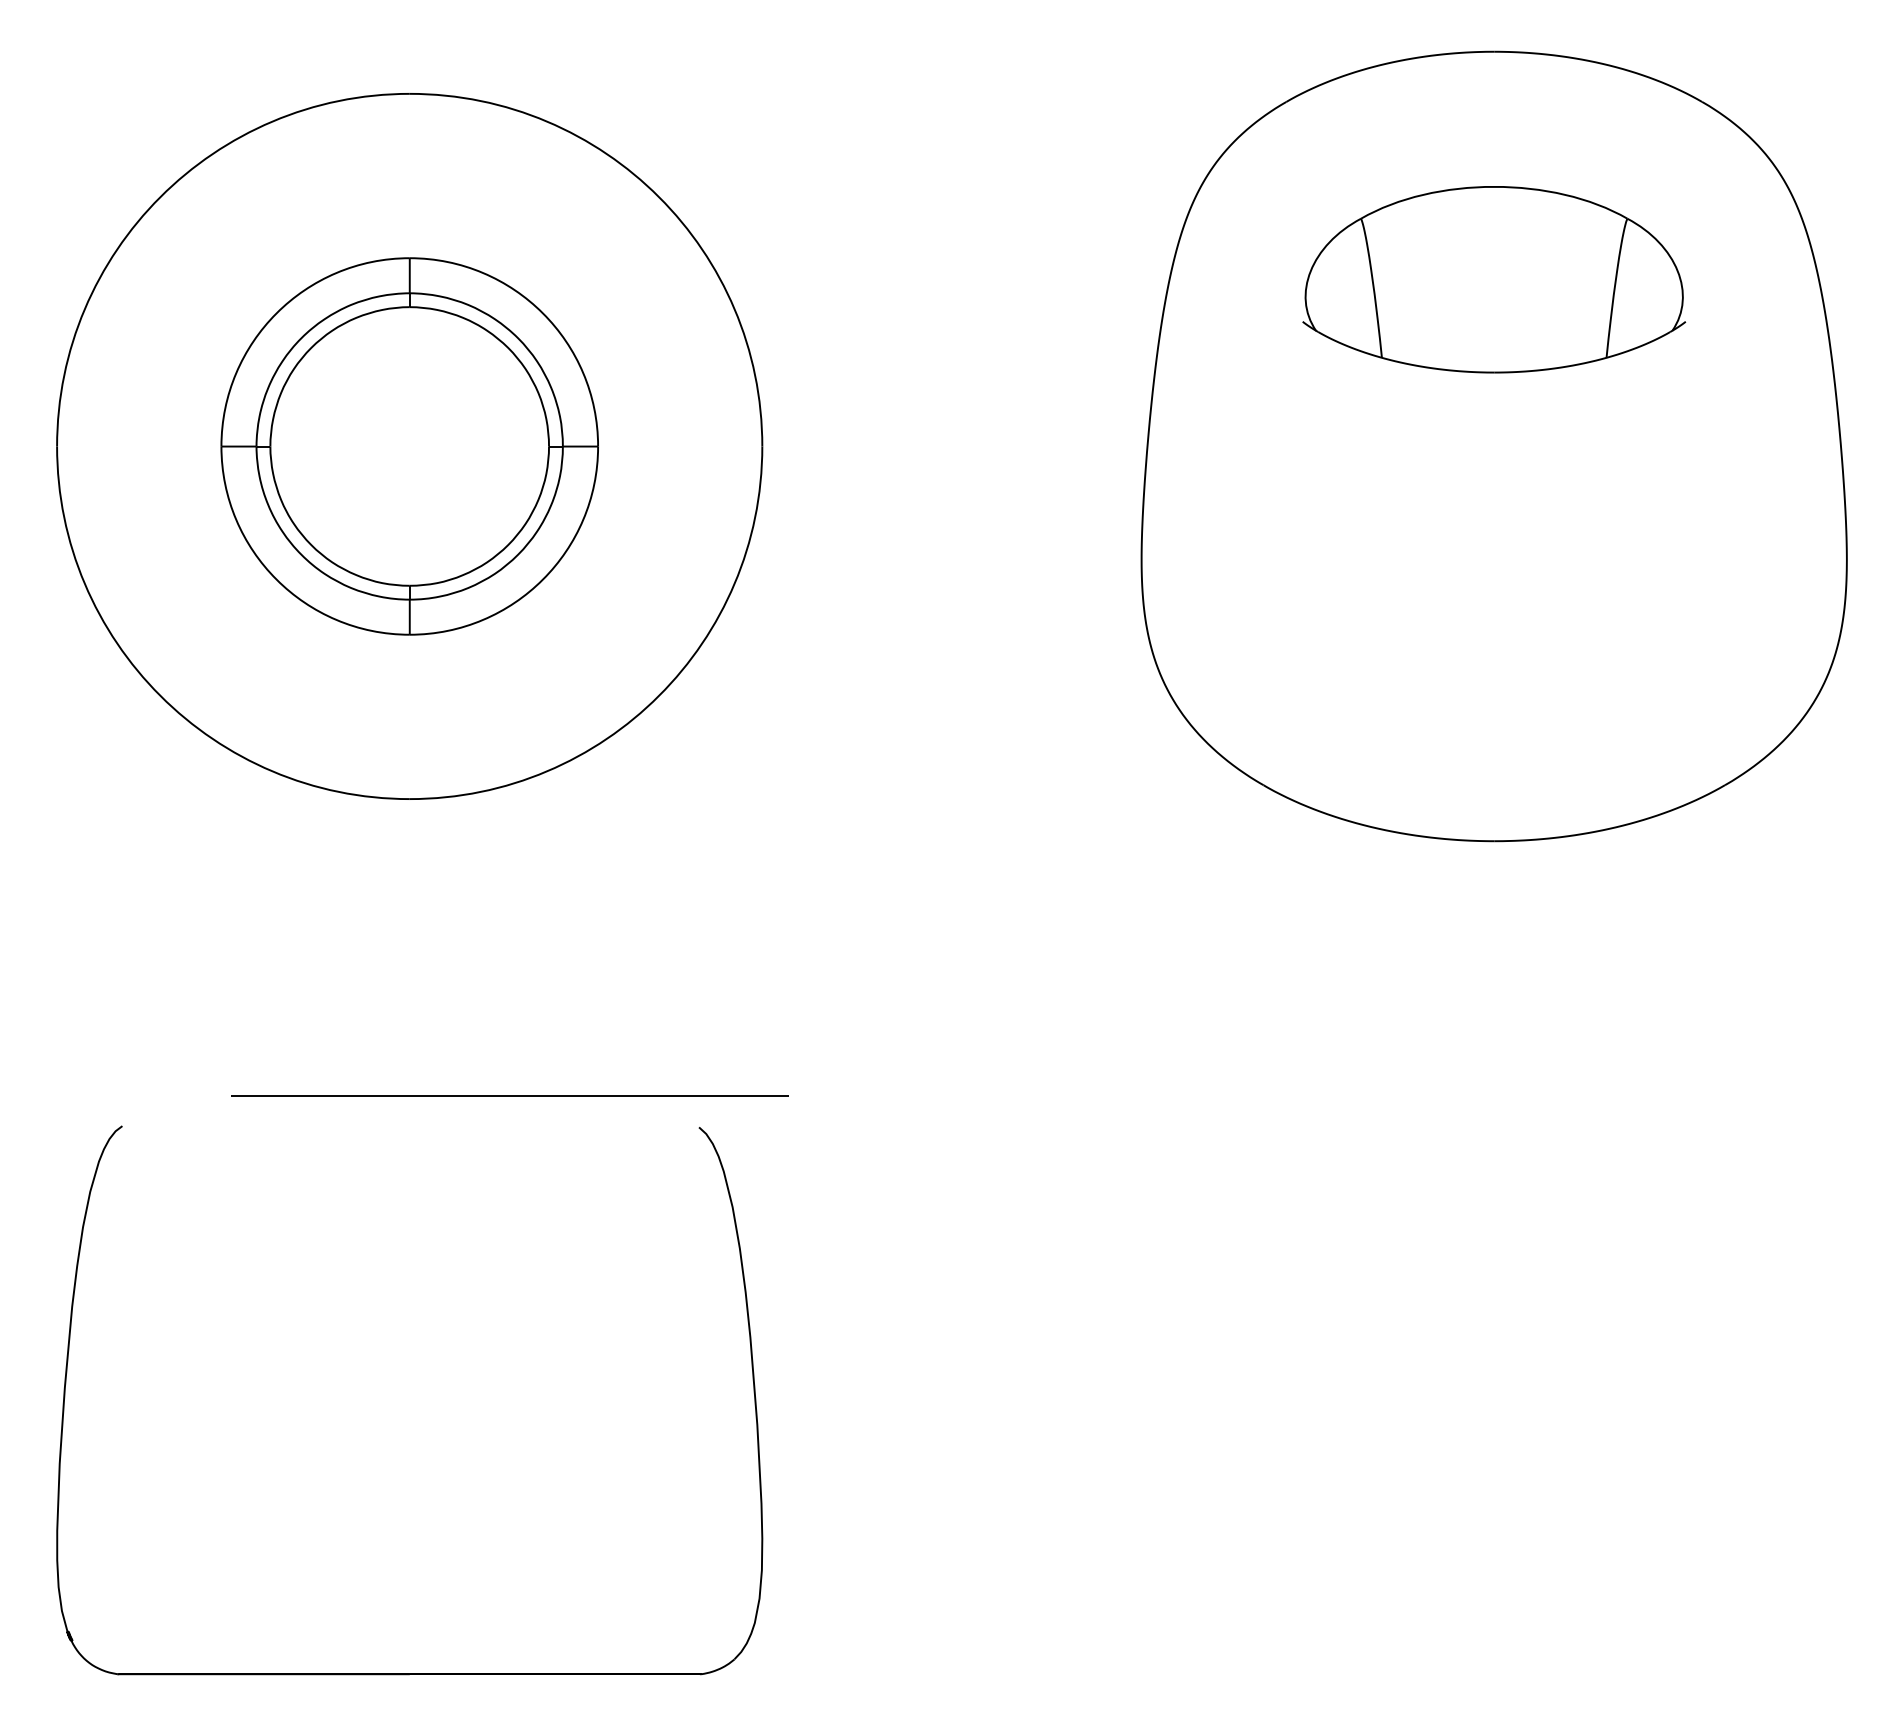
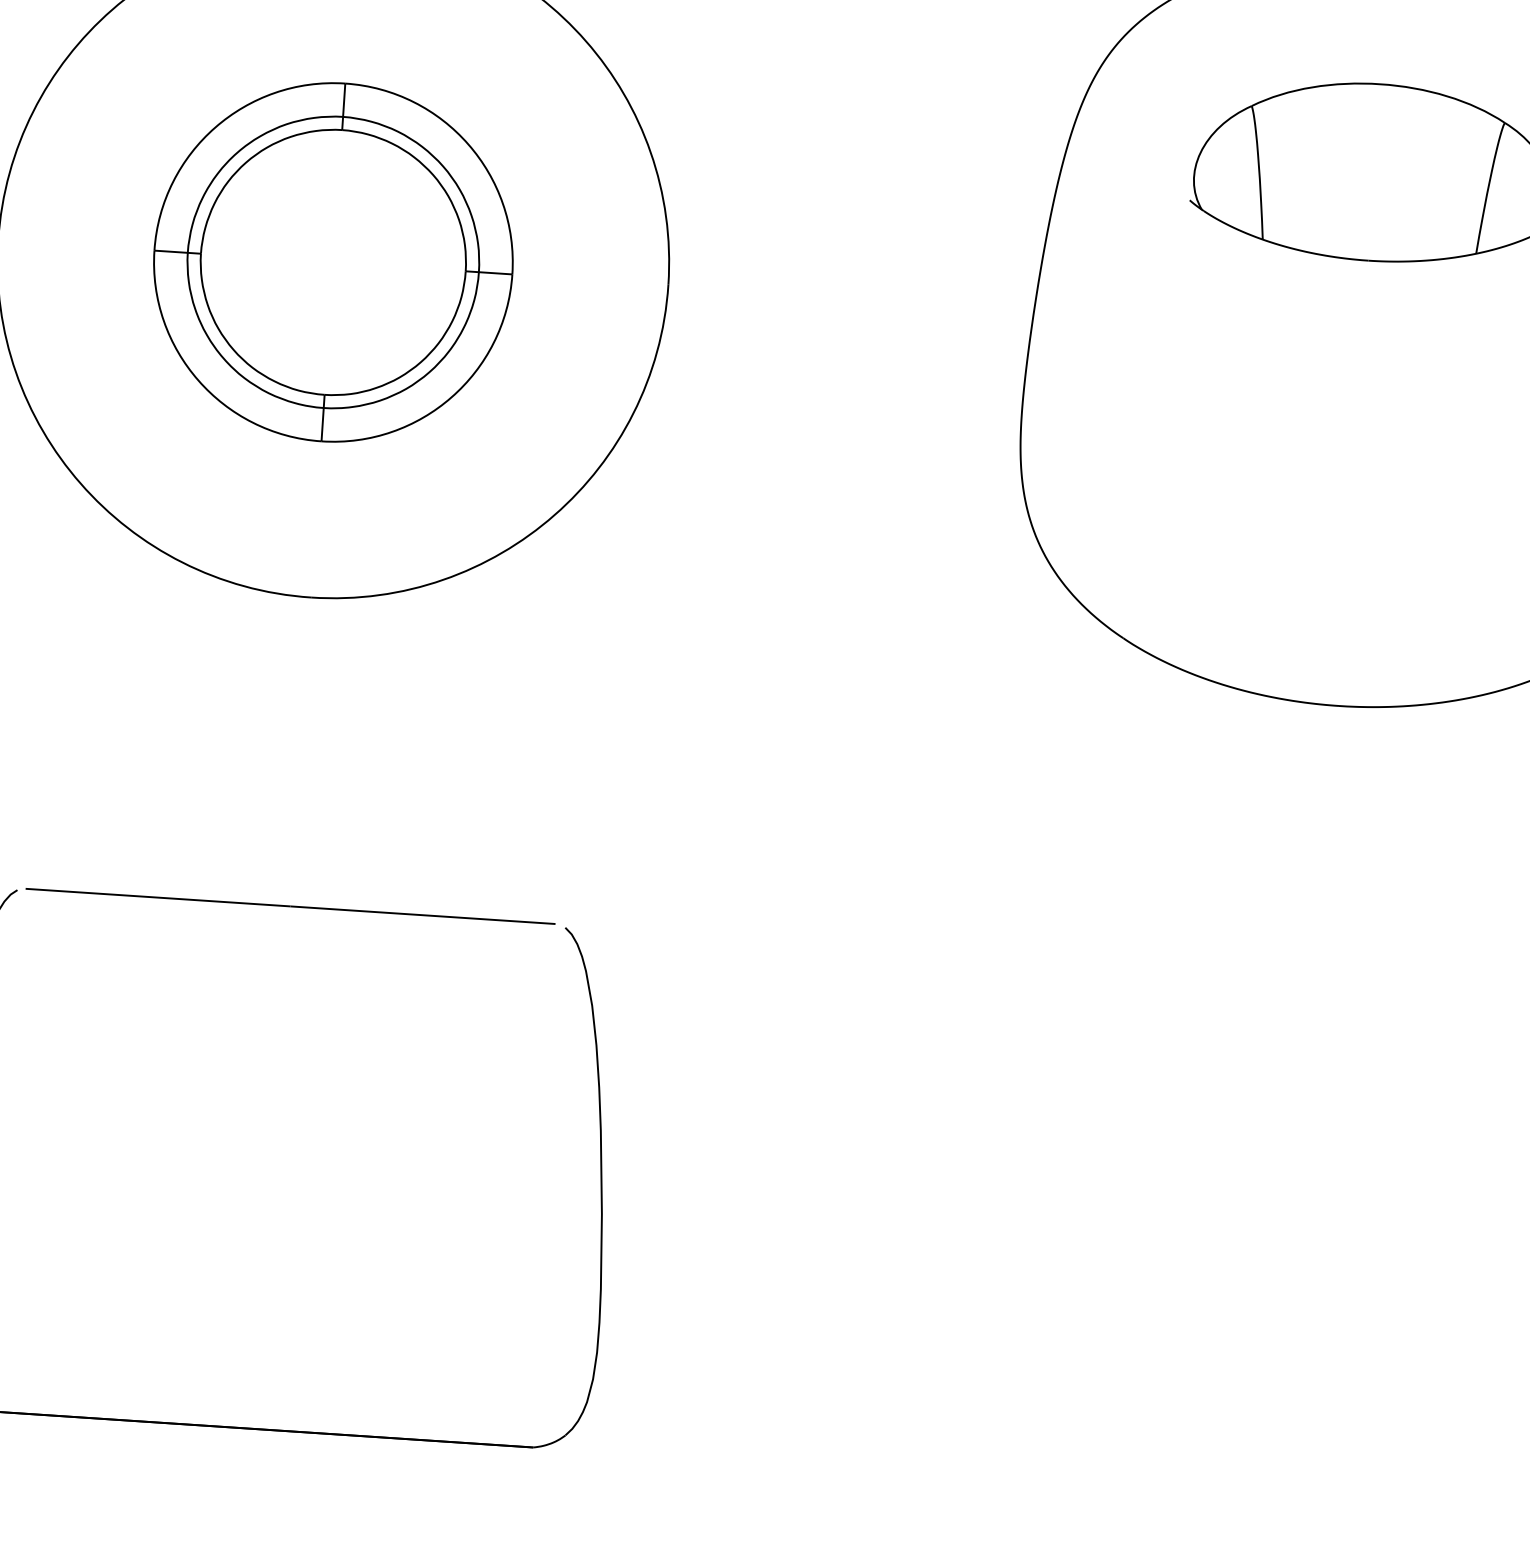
line: (509, 1095) -> (290, 905), moved

